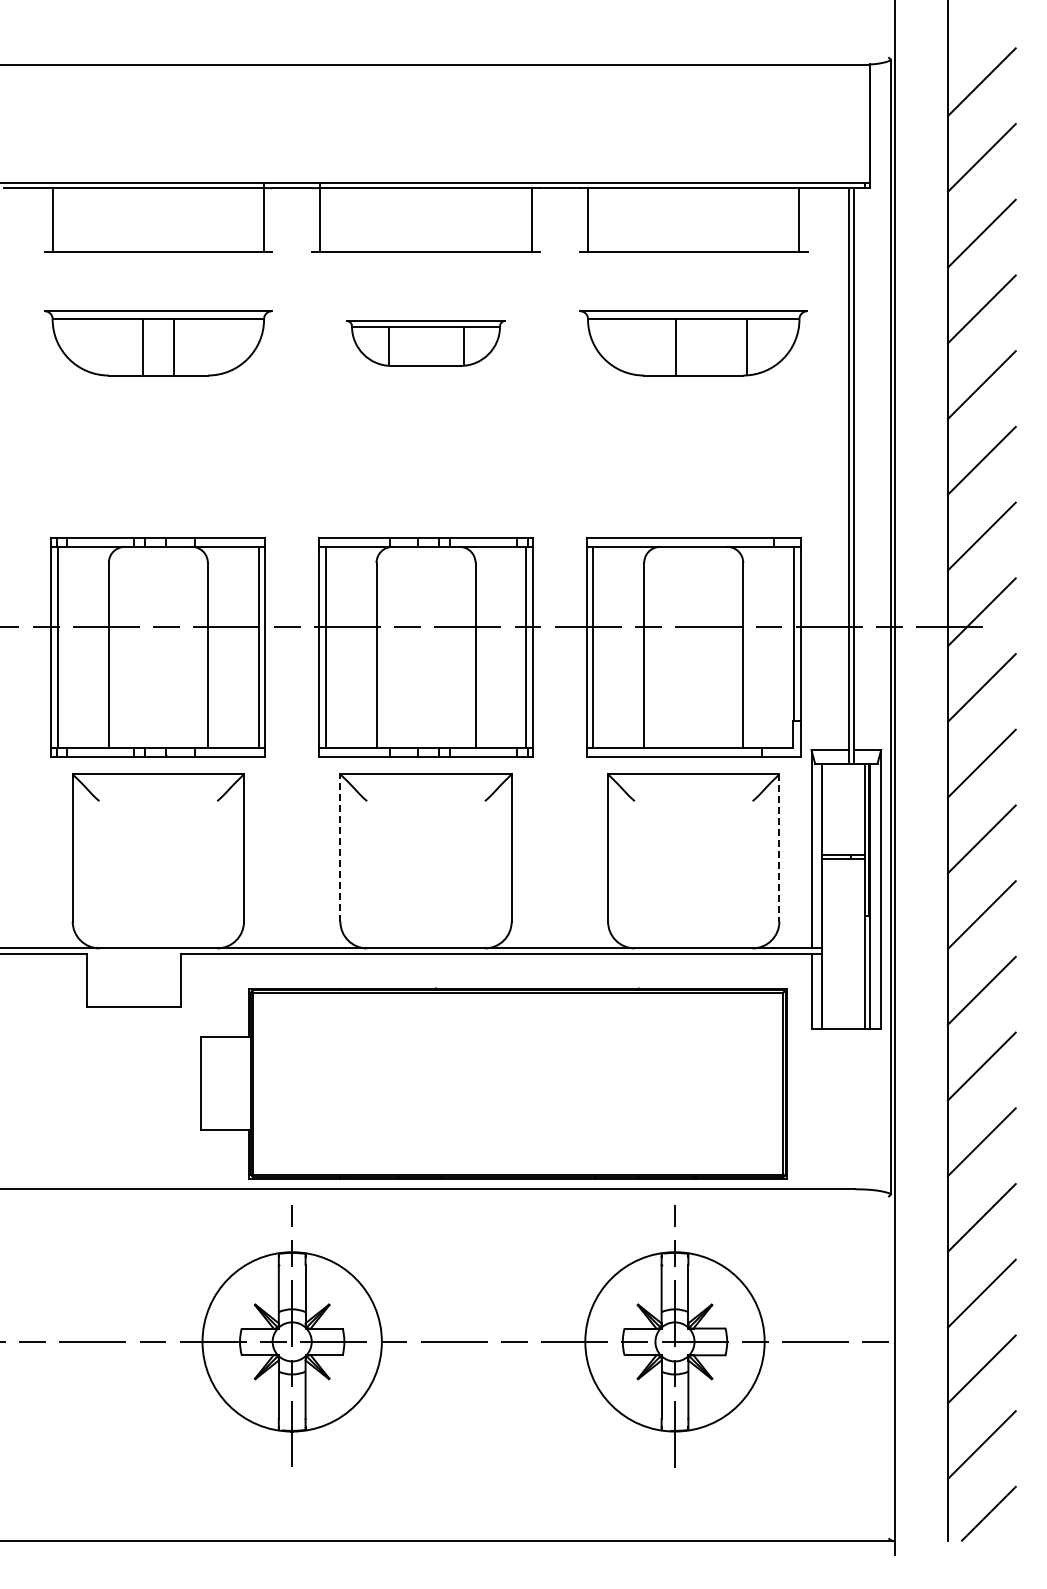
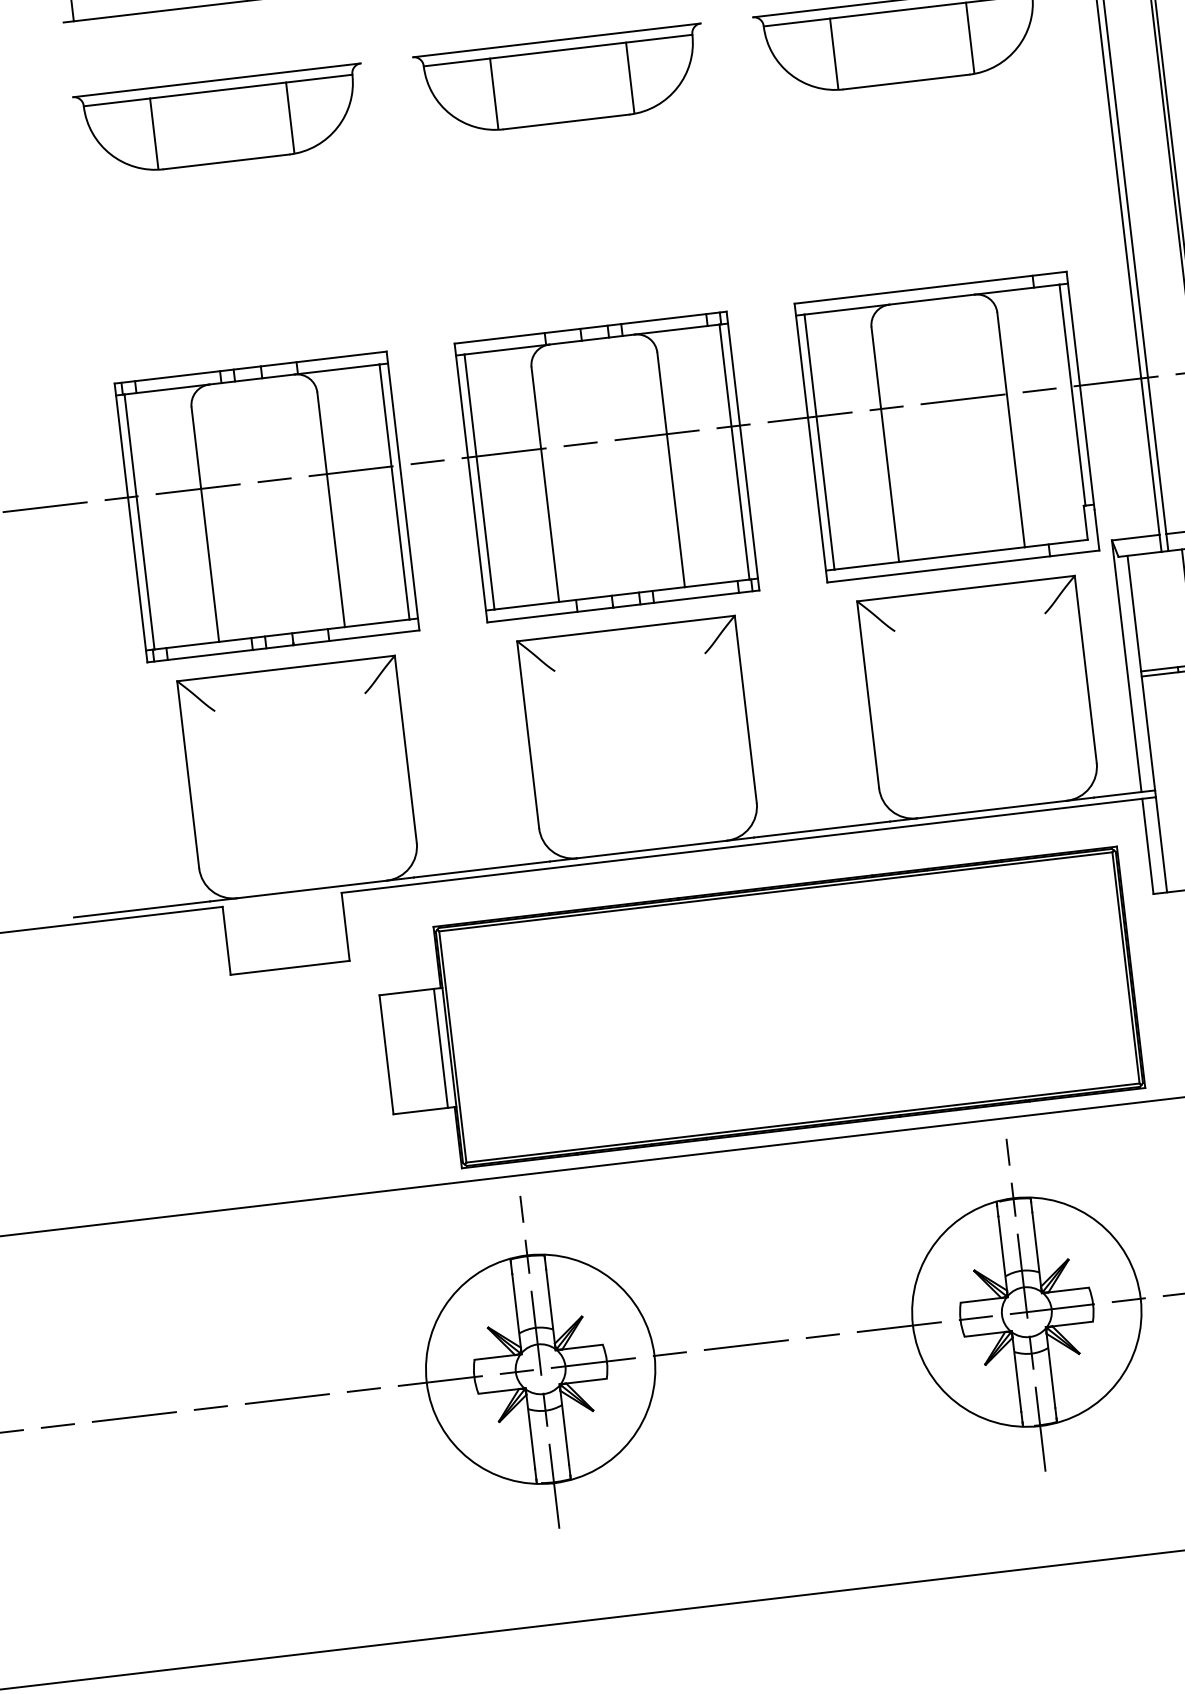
part: (425, 343) -> (561, 81), size x1.43
line: (142, 346) -> (153, 133), moved
line: (173, 346) -> (289, 117), moved
line: (676, 346) -> (834, 53), moved
line: (340, 848) -> (528, 735), dashed -> solid
line: (779, 848) -> (1085, 669), dashed -> solid
line: (244, 1083) -> (441, 1048), added

